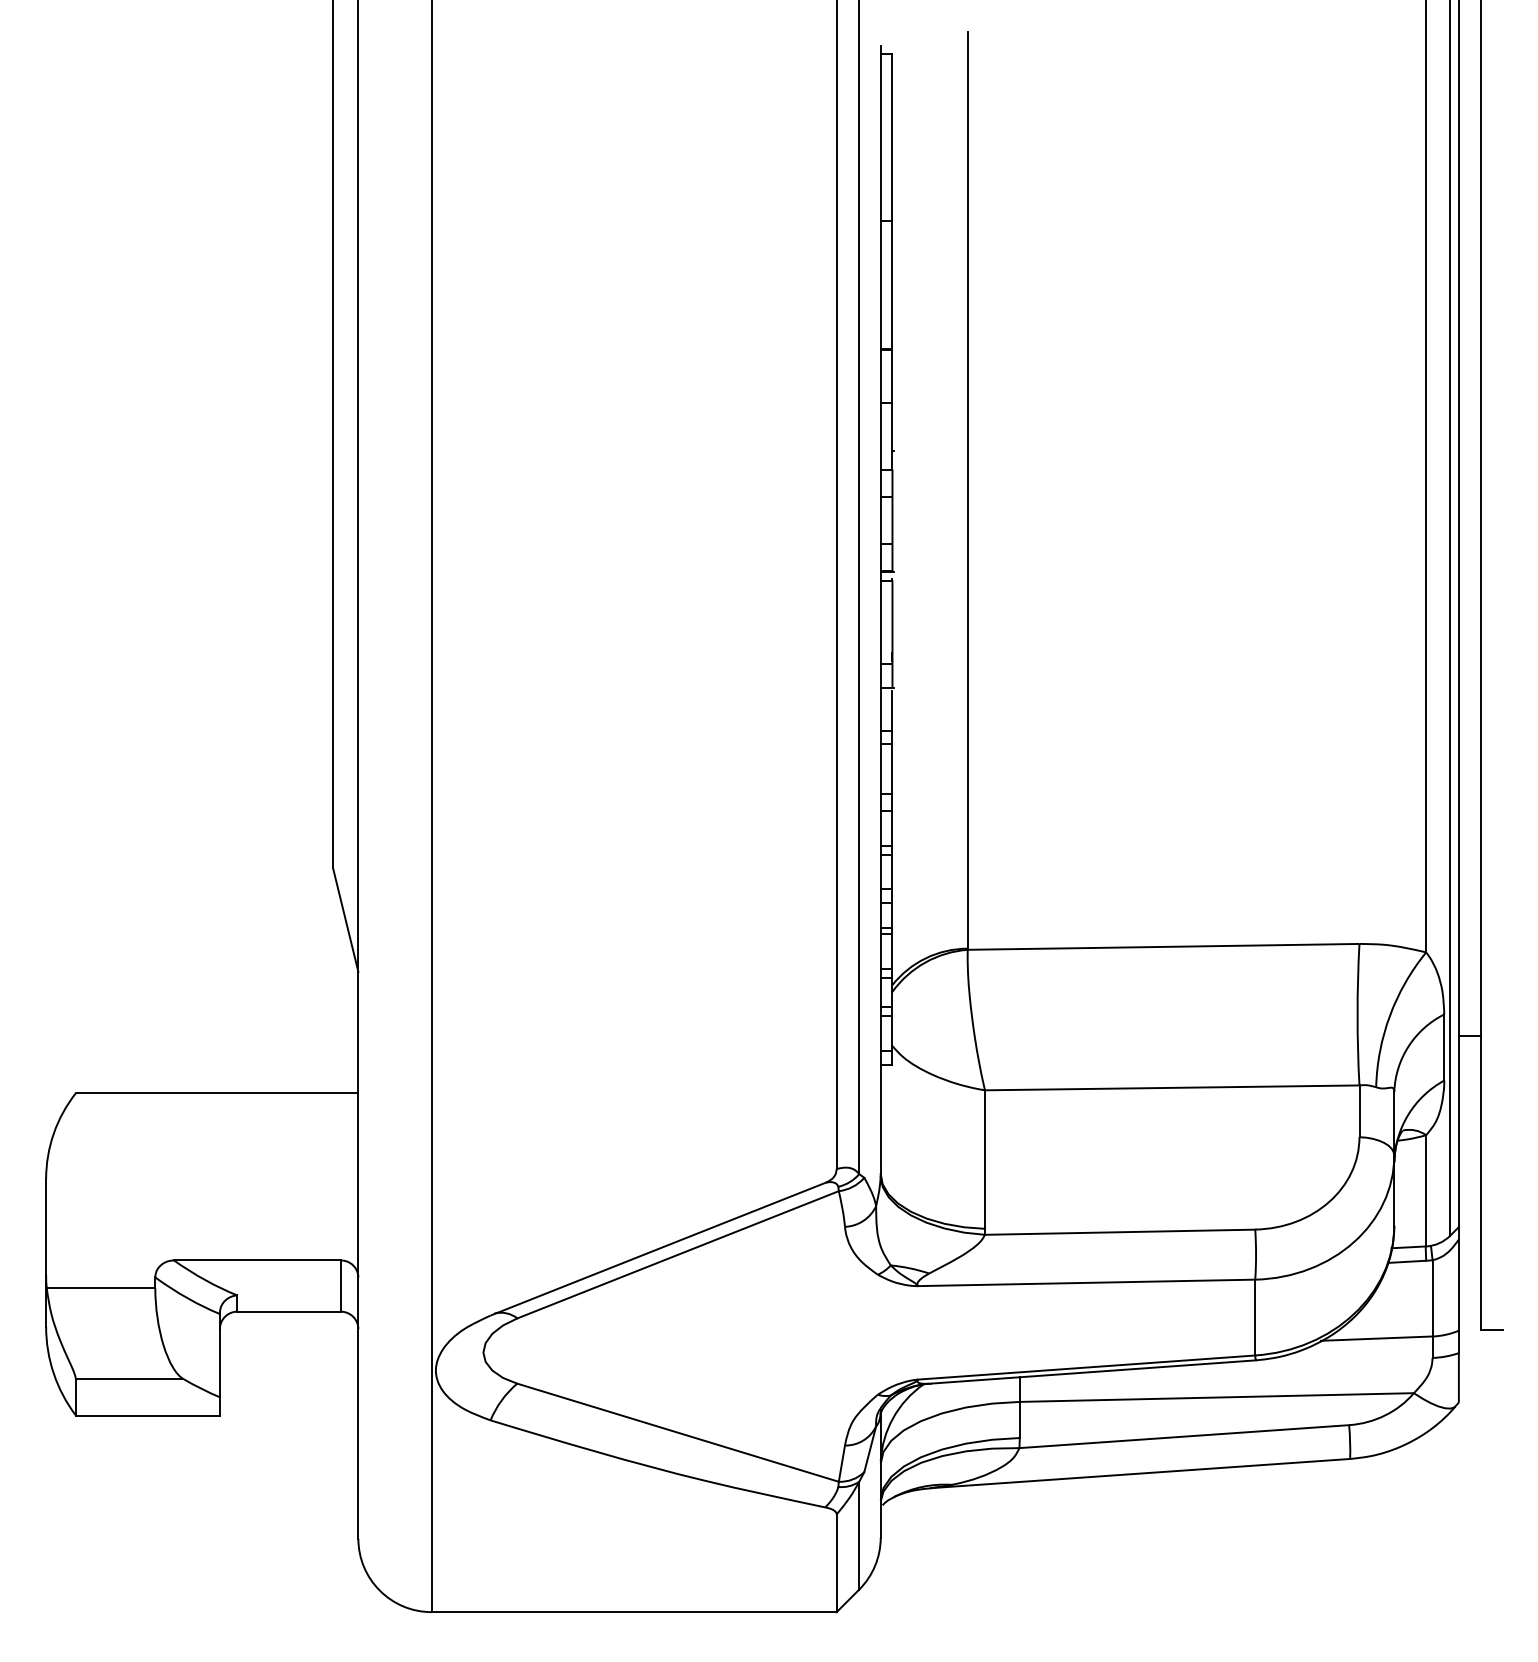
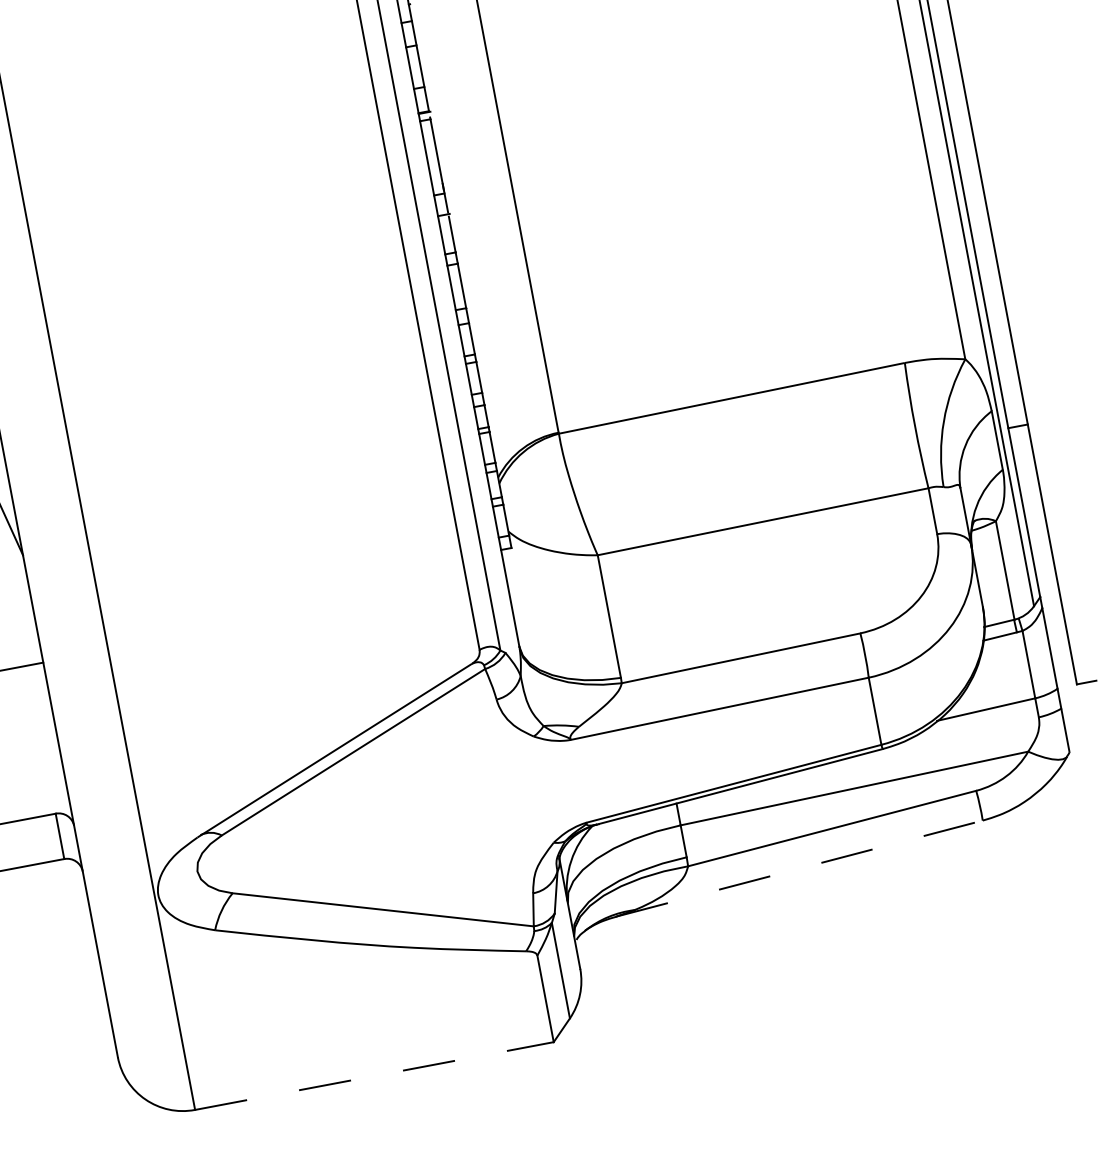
line: (1140, 1473) -> (799, 868), solid -> dashed
line: (634, 1612) -> (374, 1076), solid -> dashed

